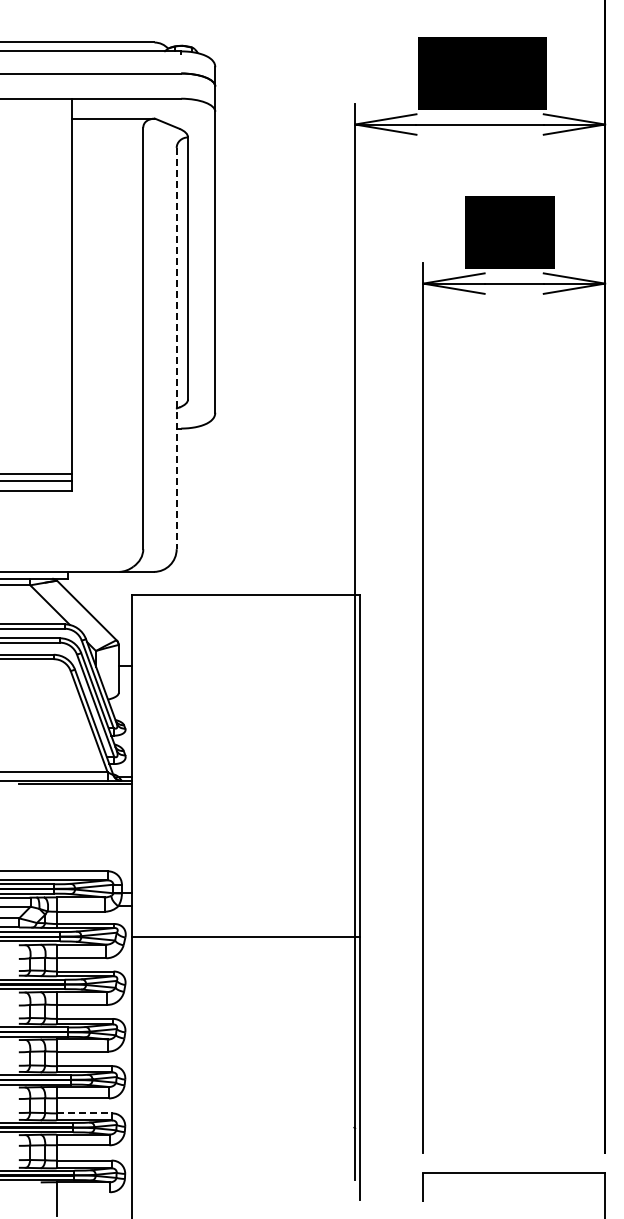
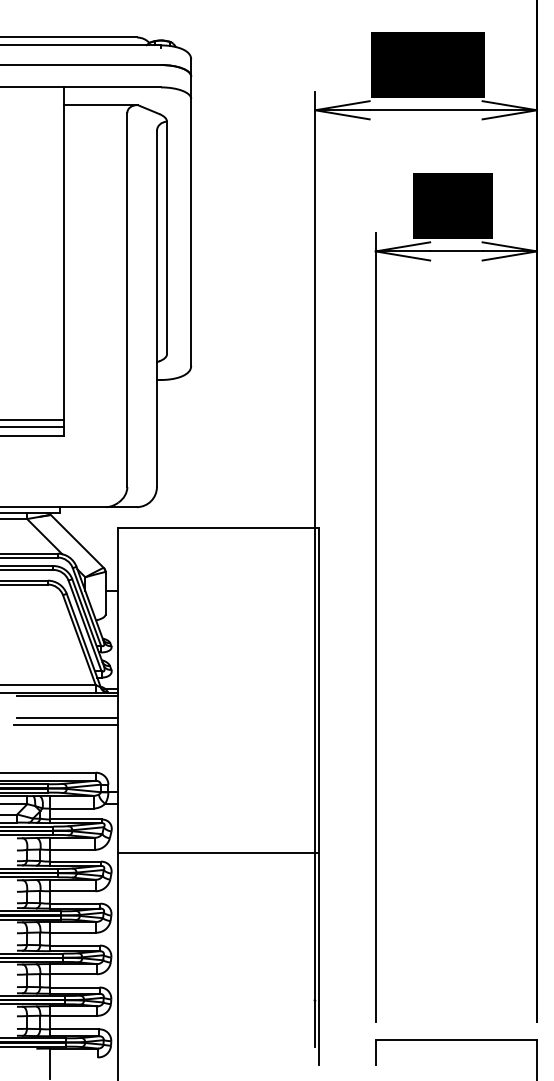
line: (176, 348) -> (156, 308), dashed -> solid
line: (75, 809) -> (67, 717), added
line: (73, 817) -> (65, 725), added
line: (245, 936) -> (218, 852), moved
line: (84, 1113) -> (75, 987), dashed -> solid

